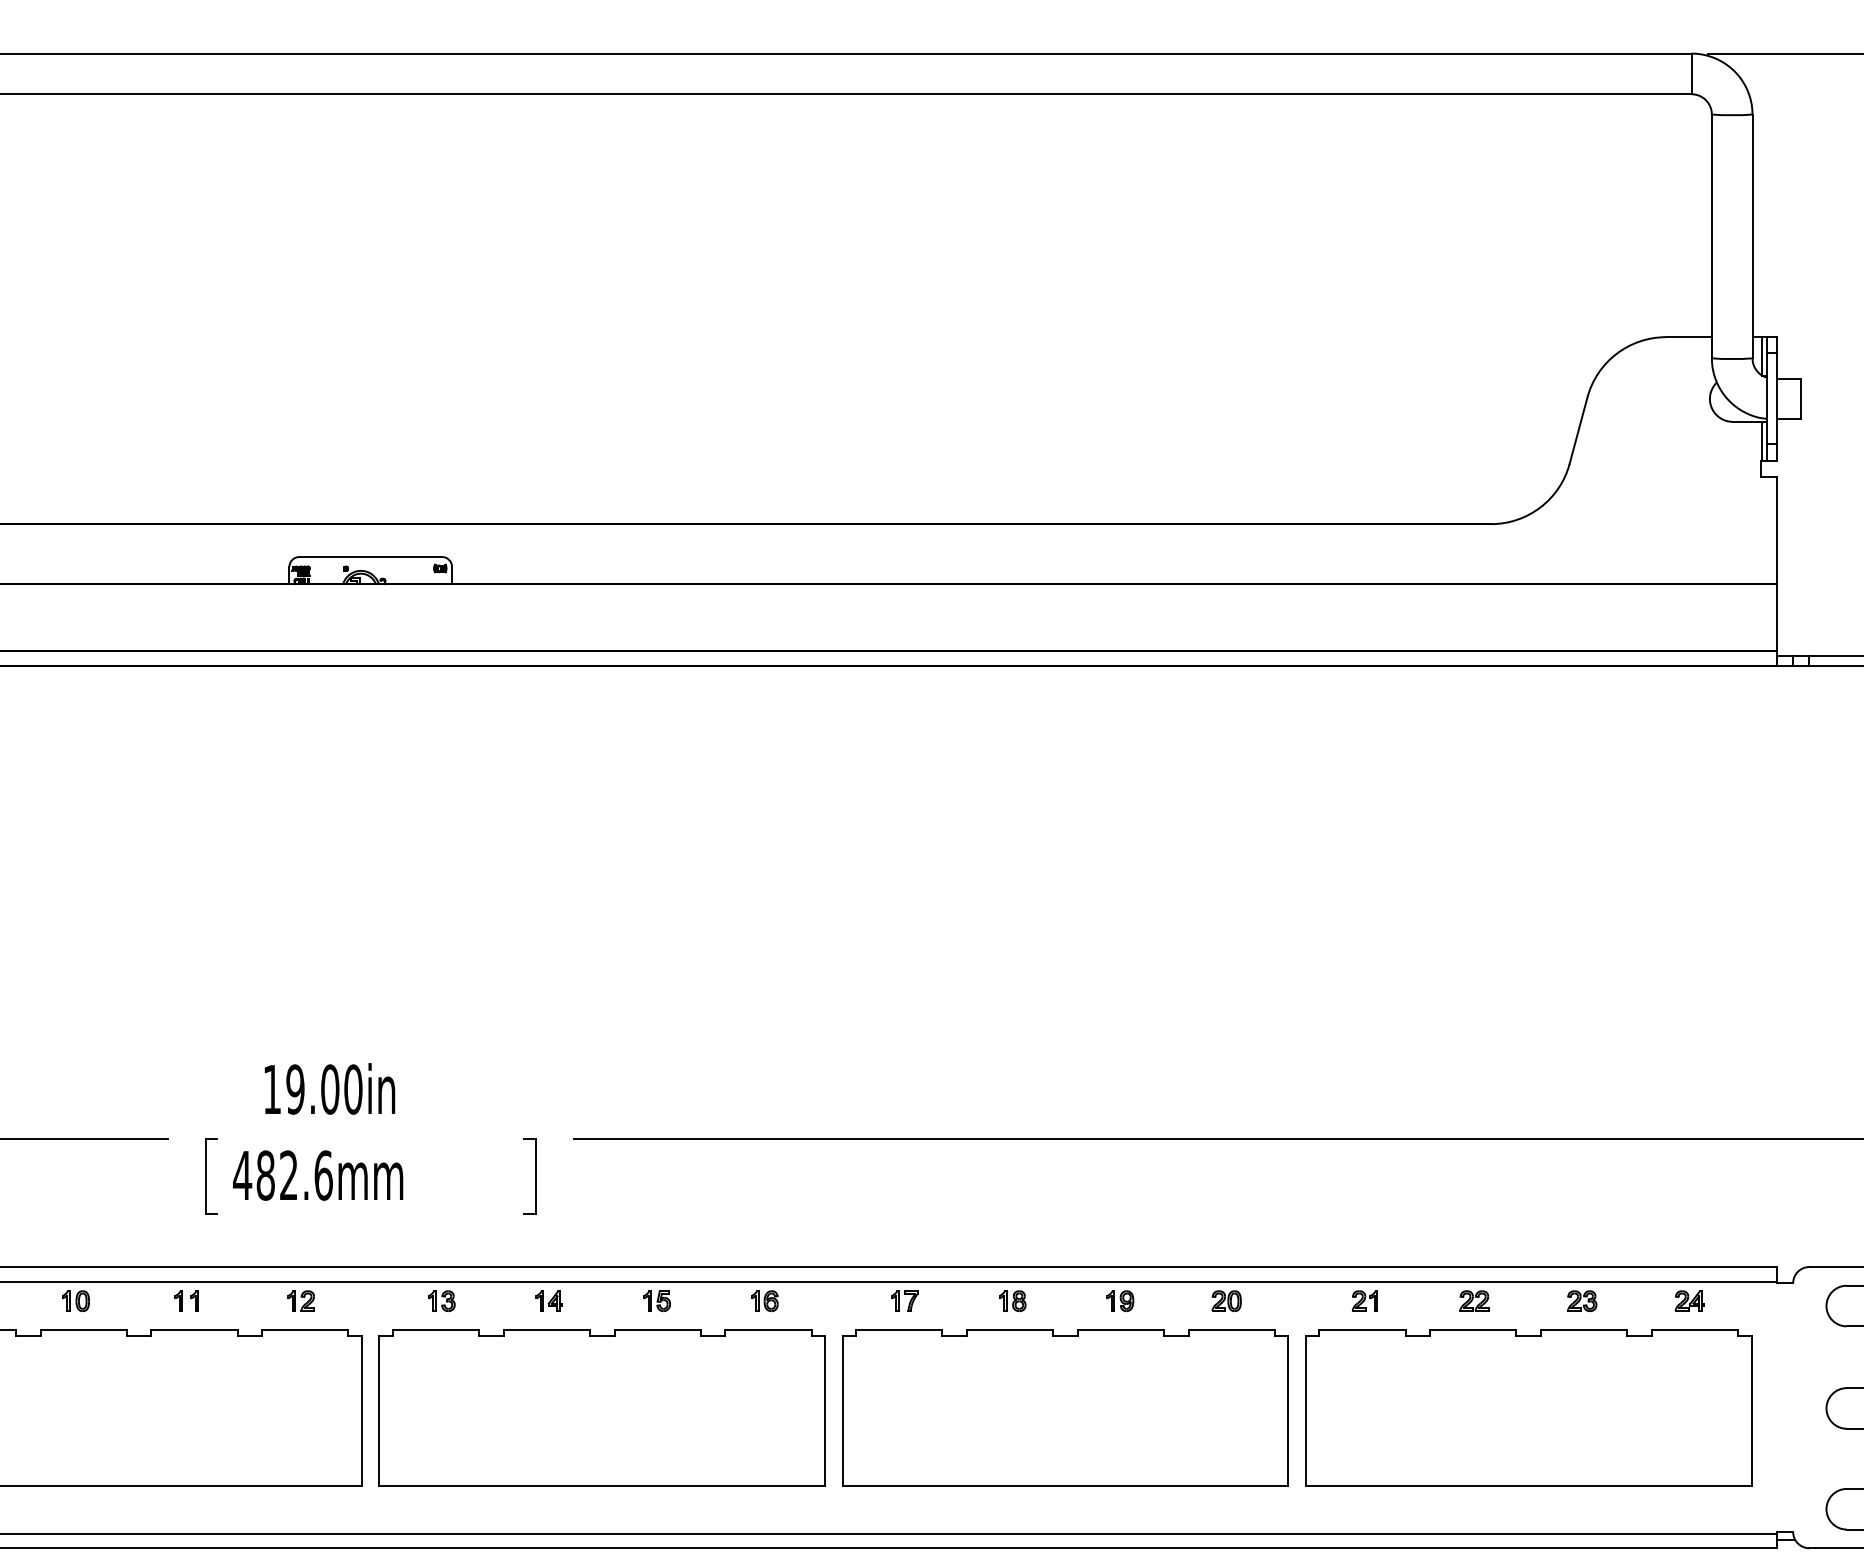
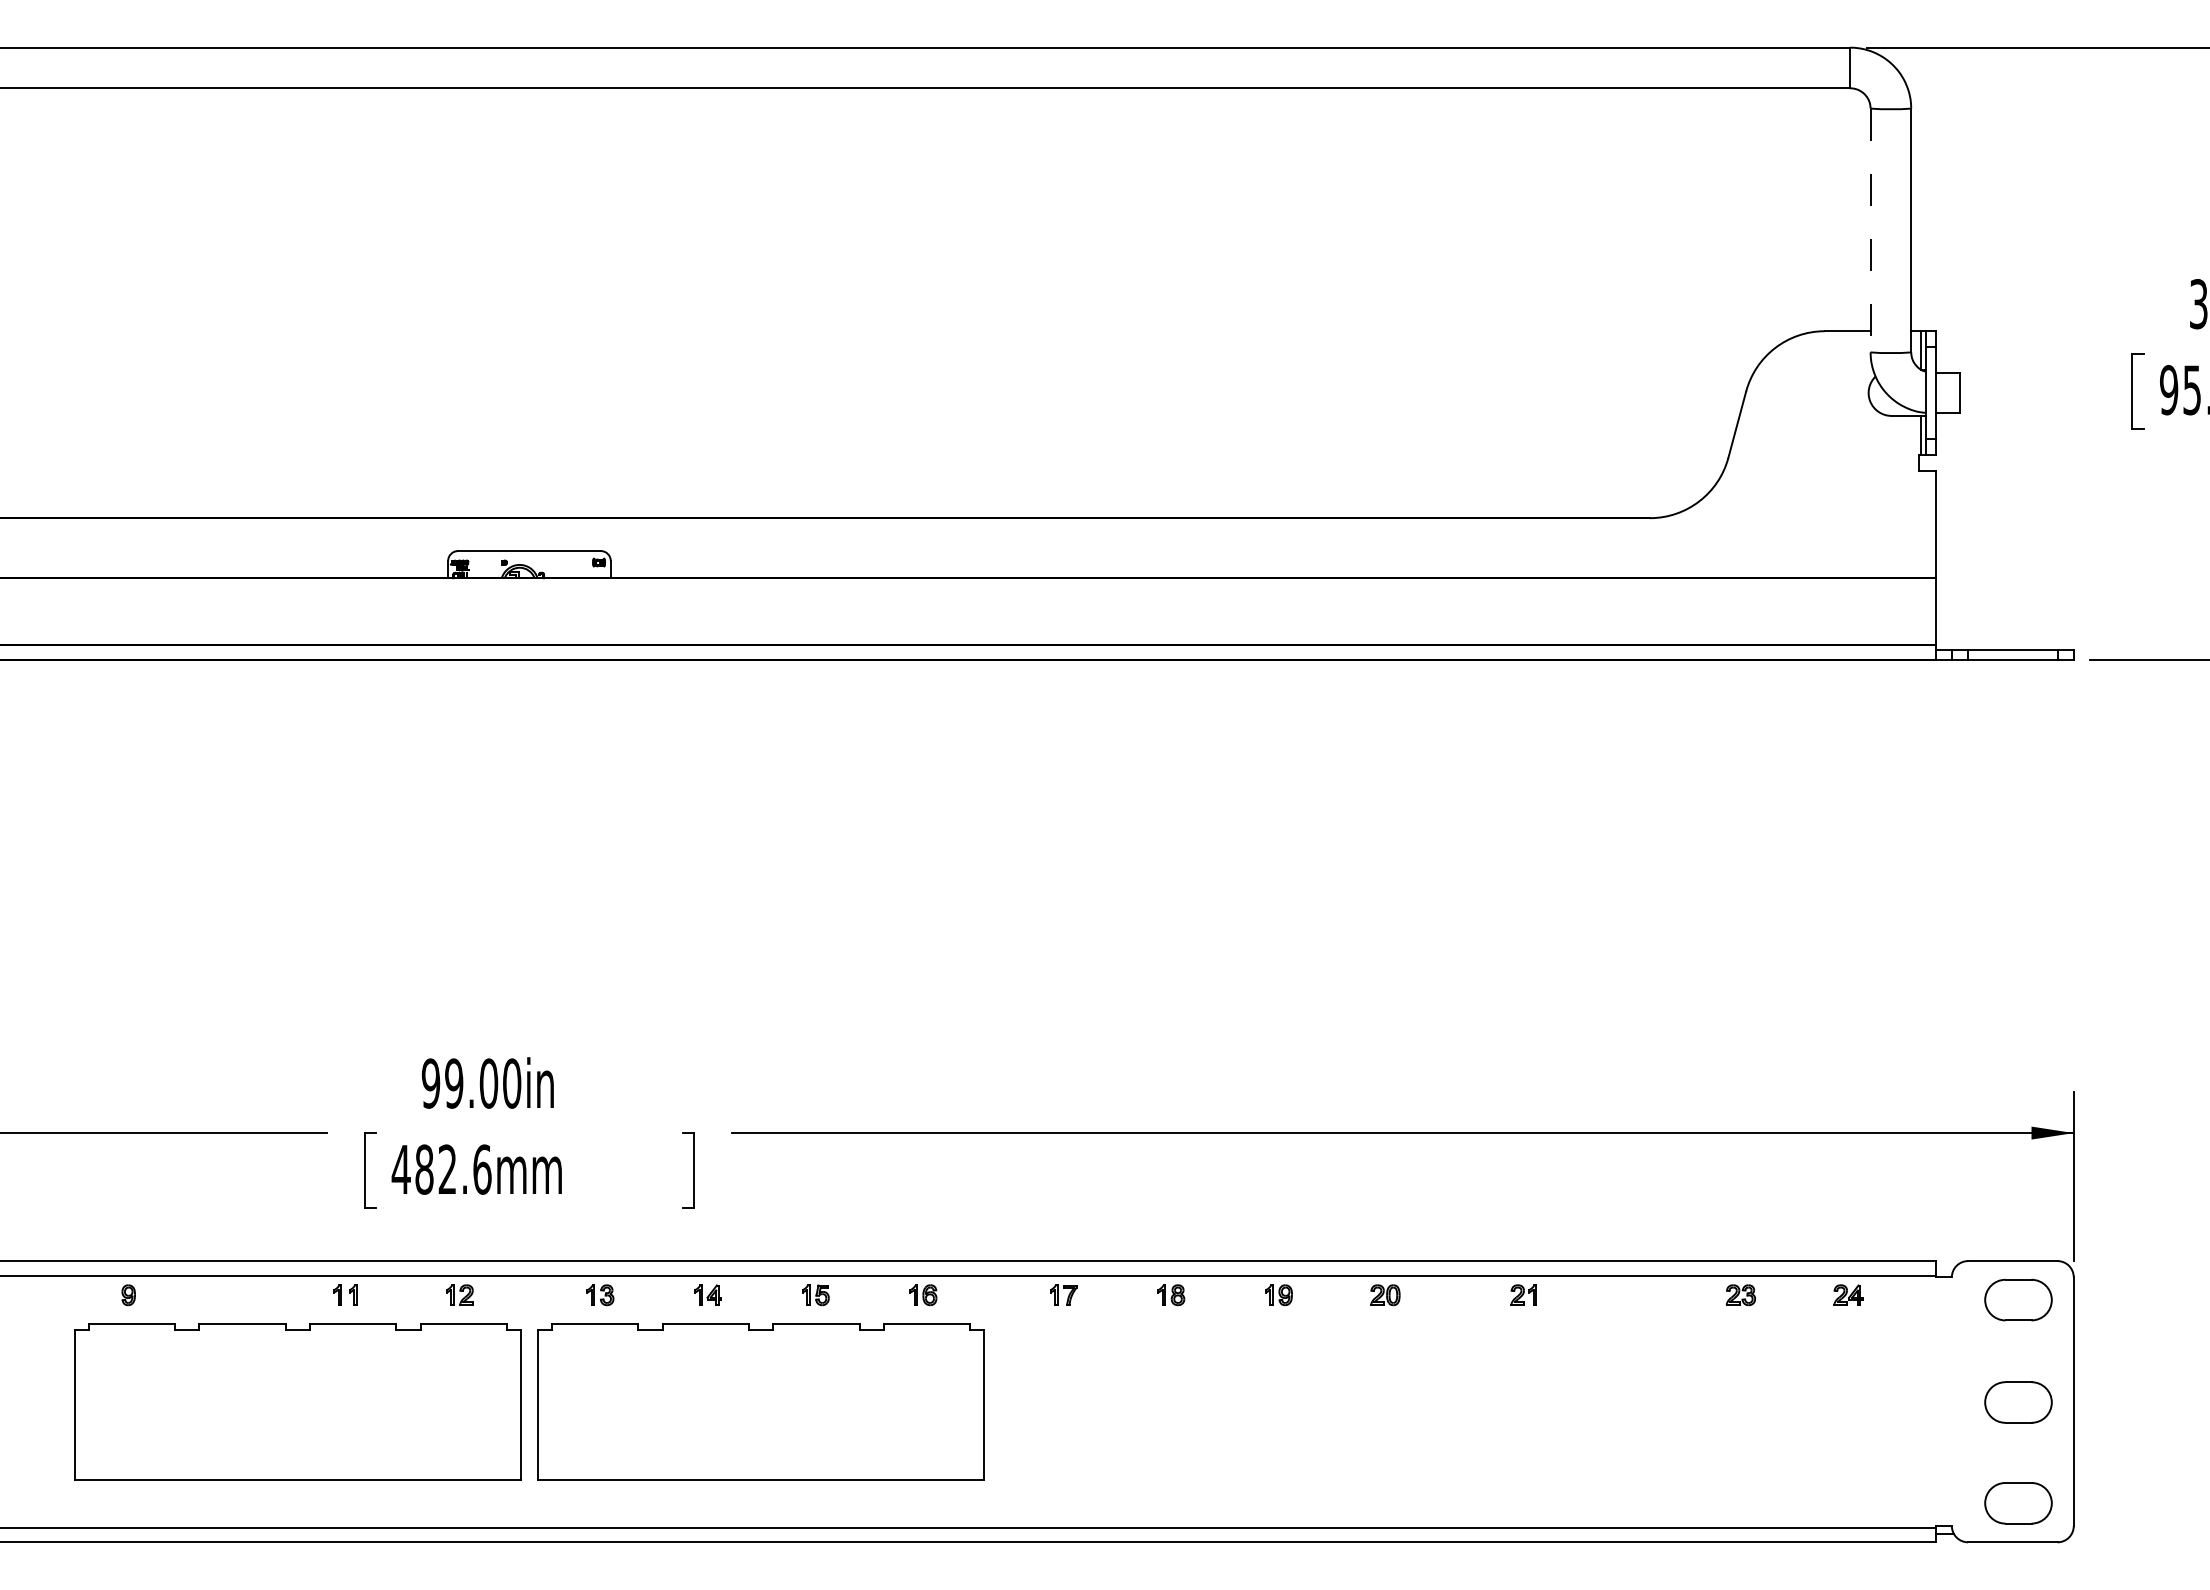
line: (1711, 236) -> (1870, 230), solid -> dashed
text: (271, 1089) -> (430, 1083), 19.00in -> 99.00in
part: (1473, 1300) -> (1632, 1294), removed
part: (75, 1301) -> (234, 1295), removed
part: (1064, 1407) -> (1223, 1401), removed
part: (1528, 1407) -> (1687, 1401), removed

